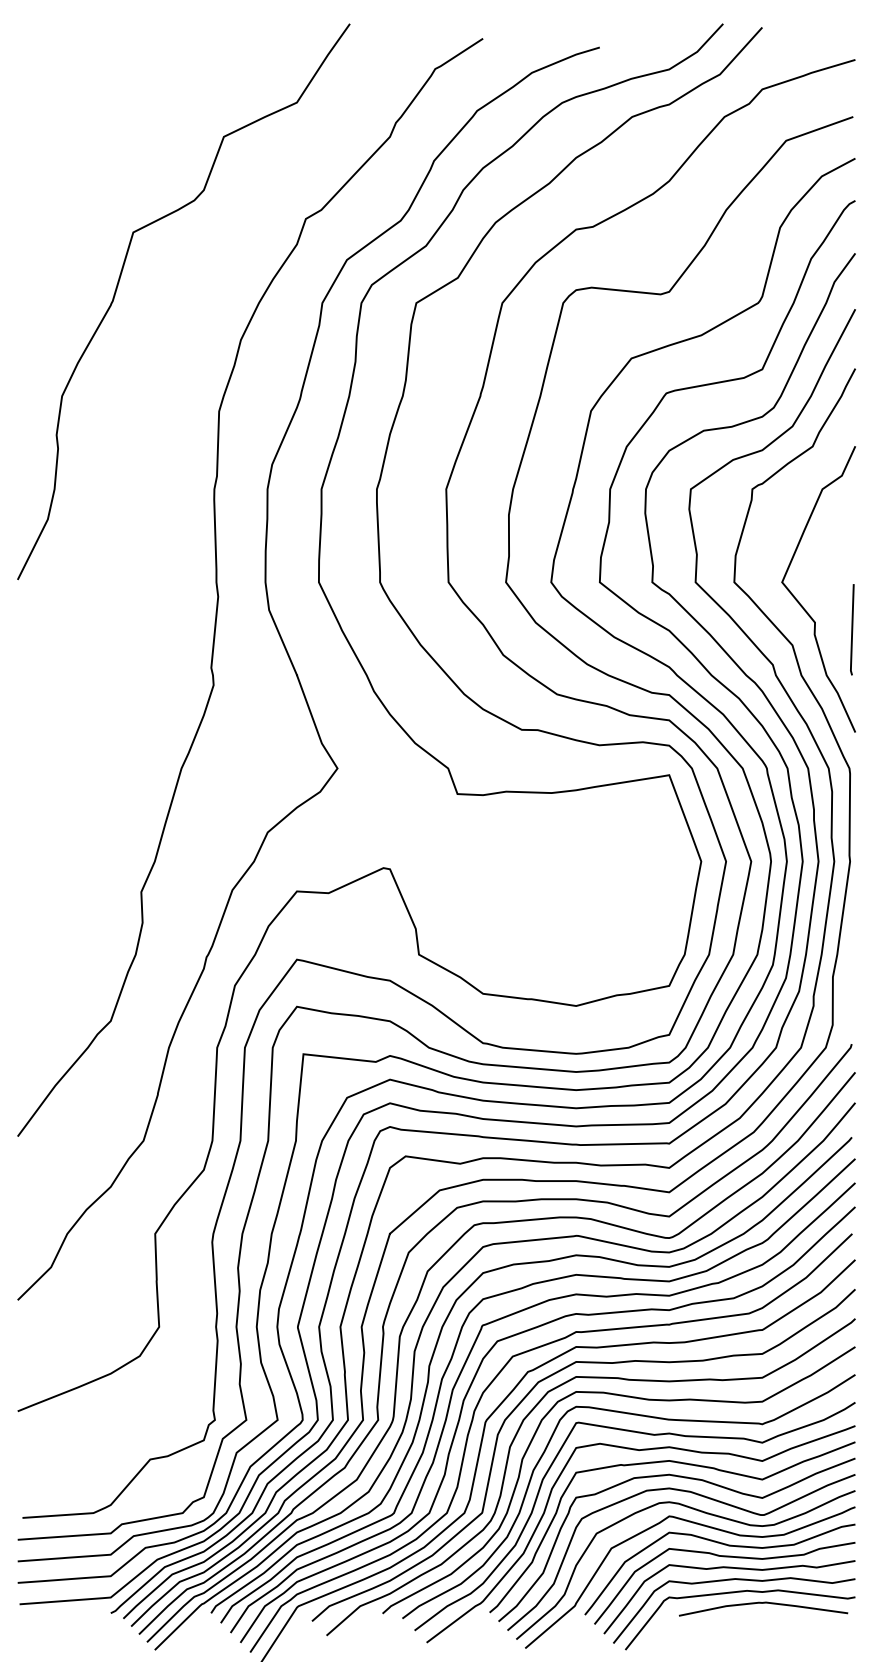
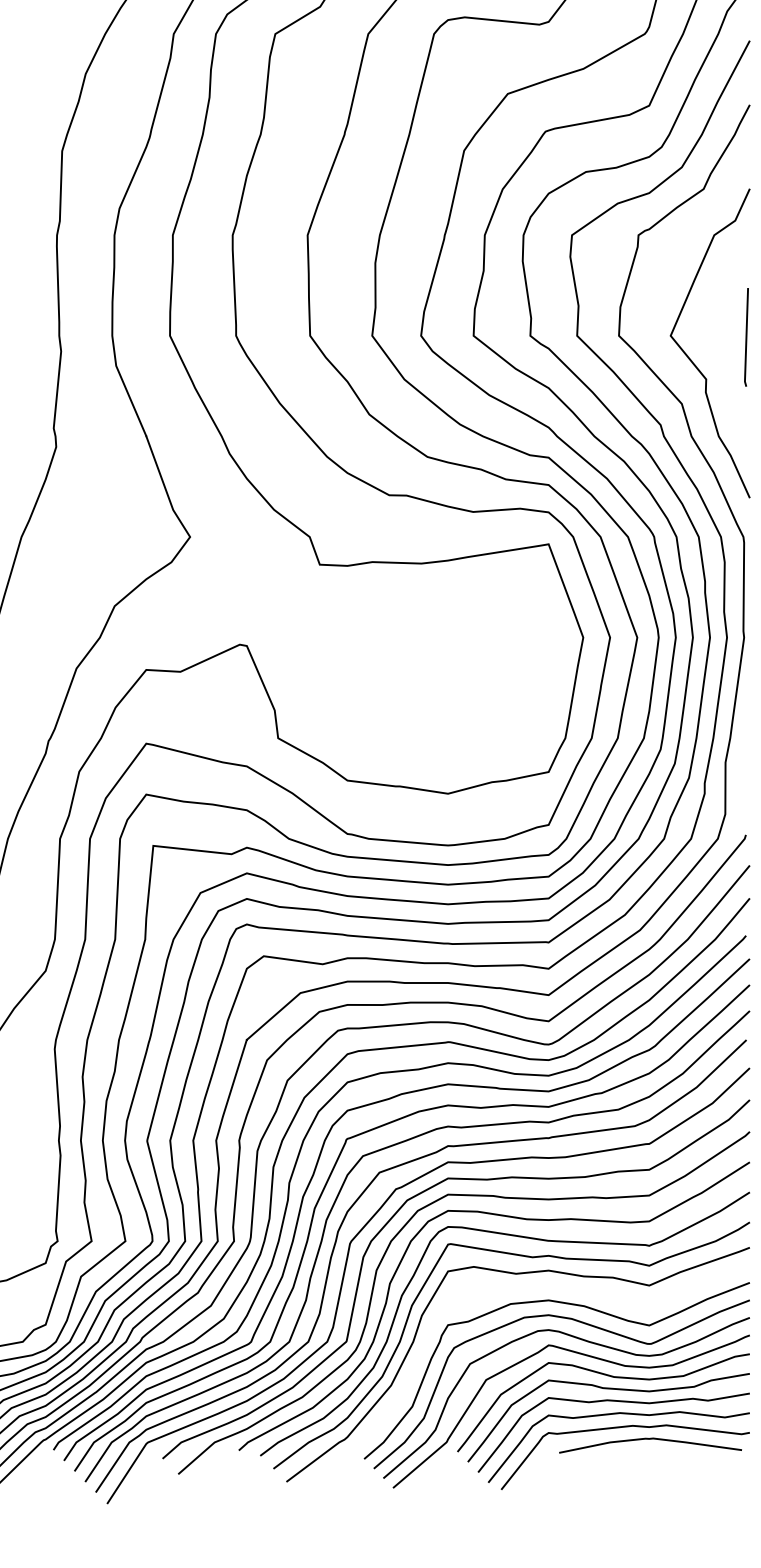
line: (852, 629) -> (746, 337), moved
curve: (683, 1464) -> (564, 1289), removed

